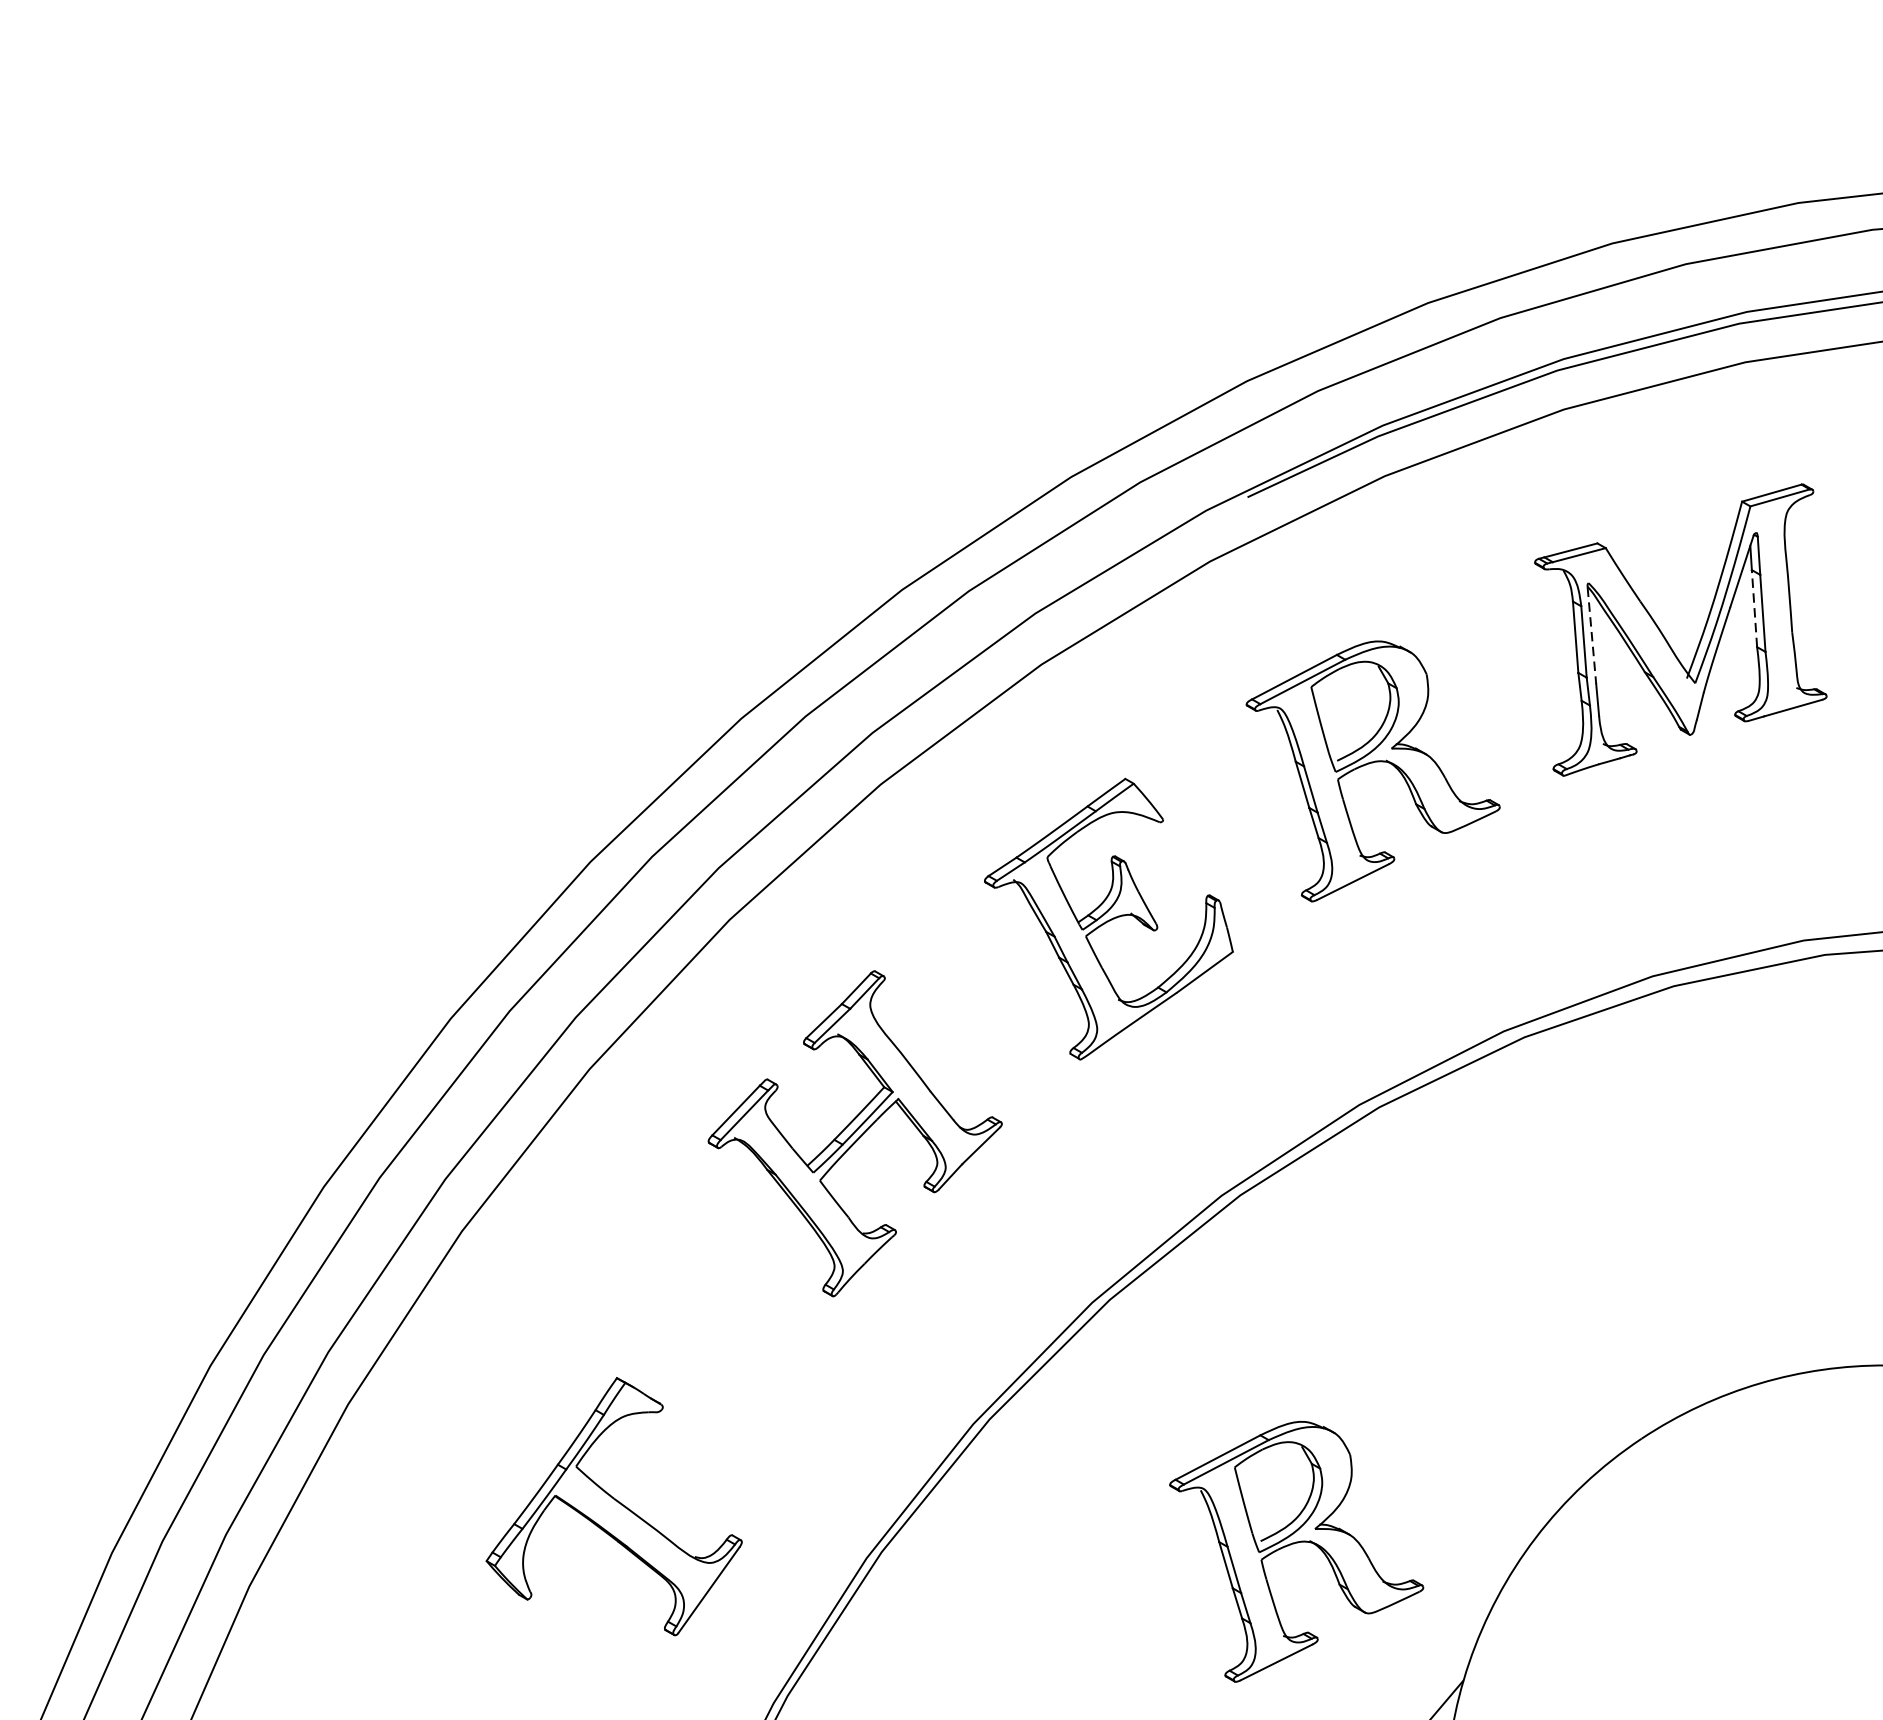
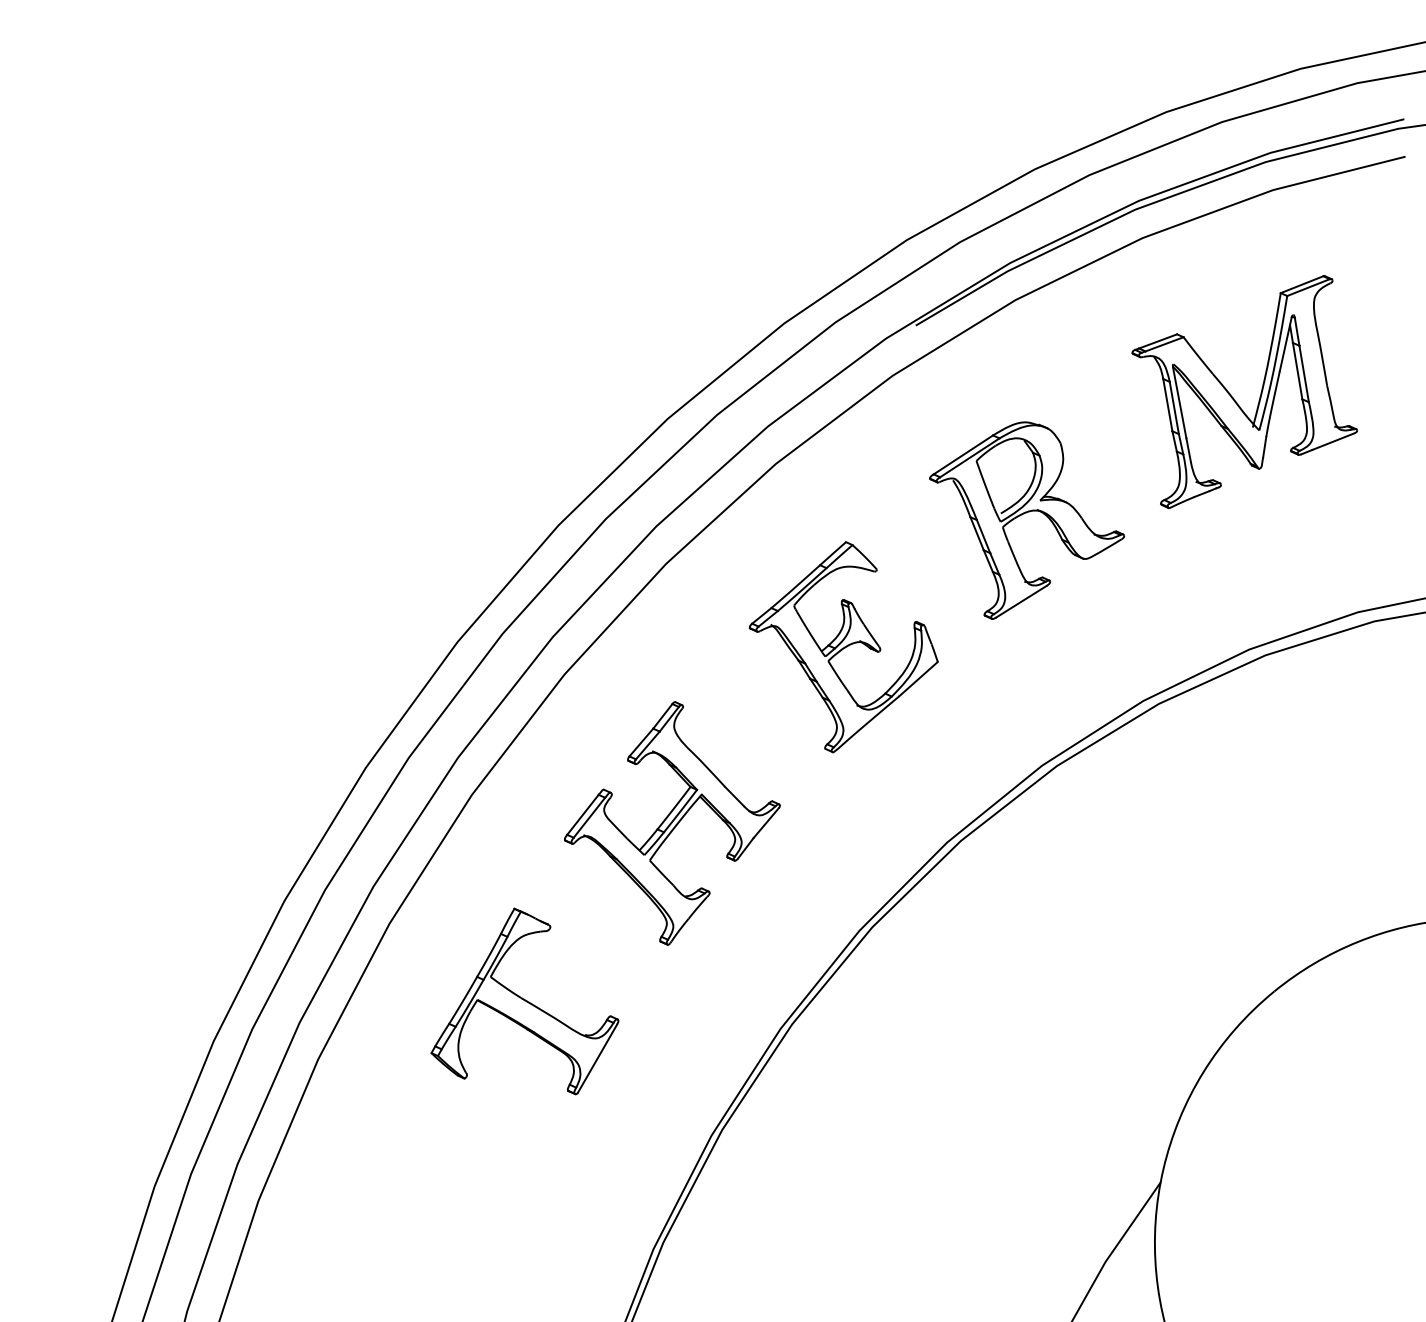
line: (1754, 609) -> (1297, 371), dashed -> solid
line: (1591, 635) -> (1179, 402), dashed -> solid
part: (618, 1503) -> (524, 1001), moved
part: (1292, 1545) -> (1024, 1095), removed

